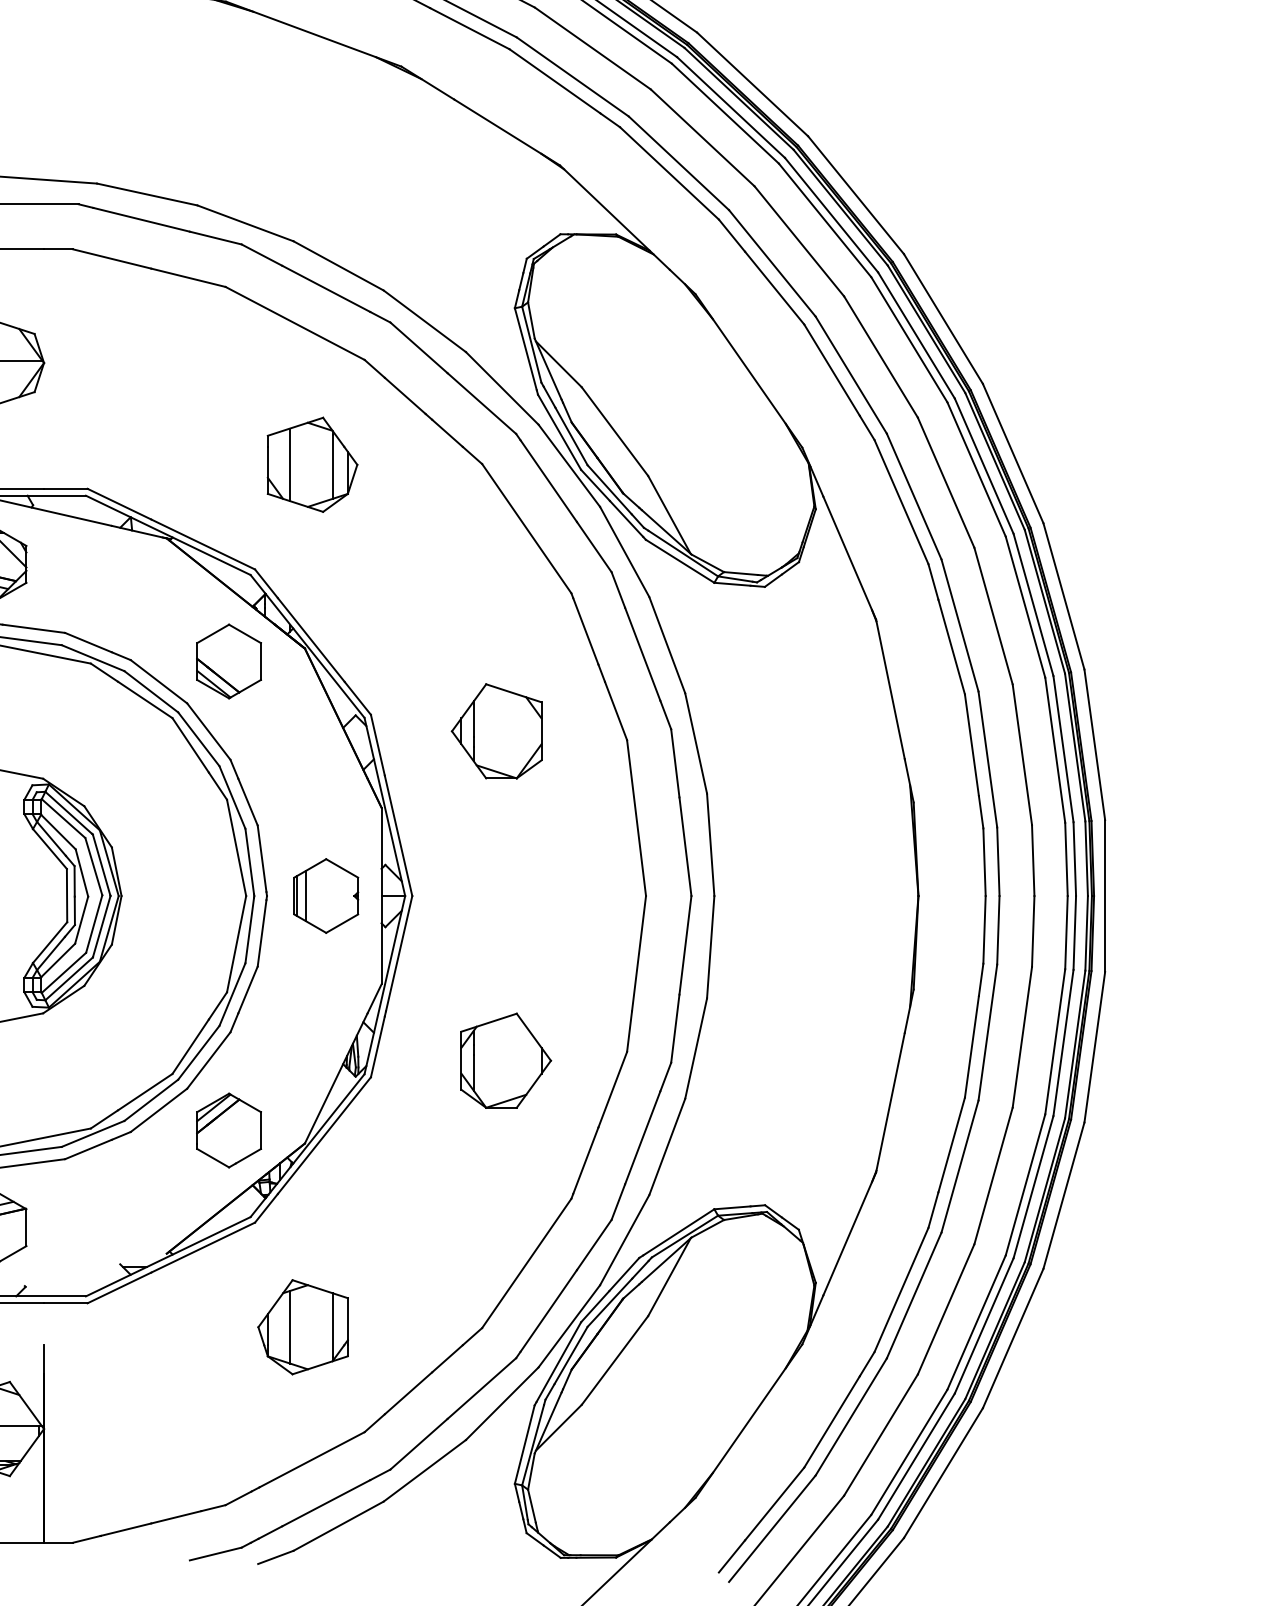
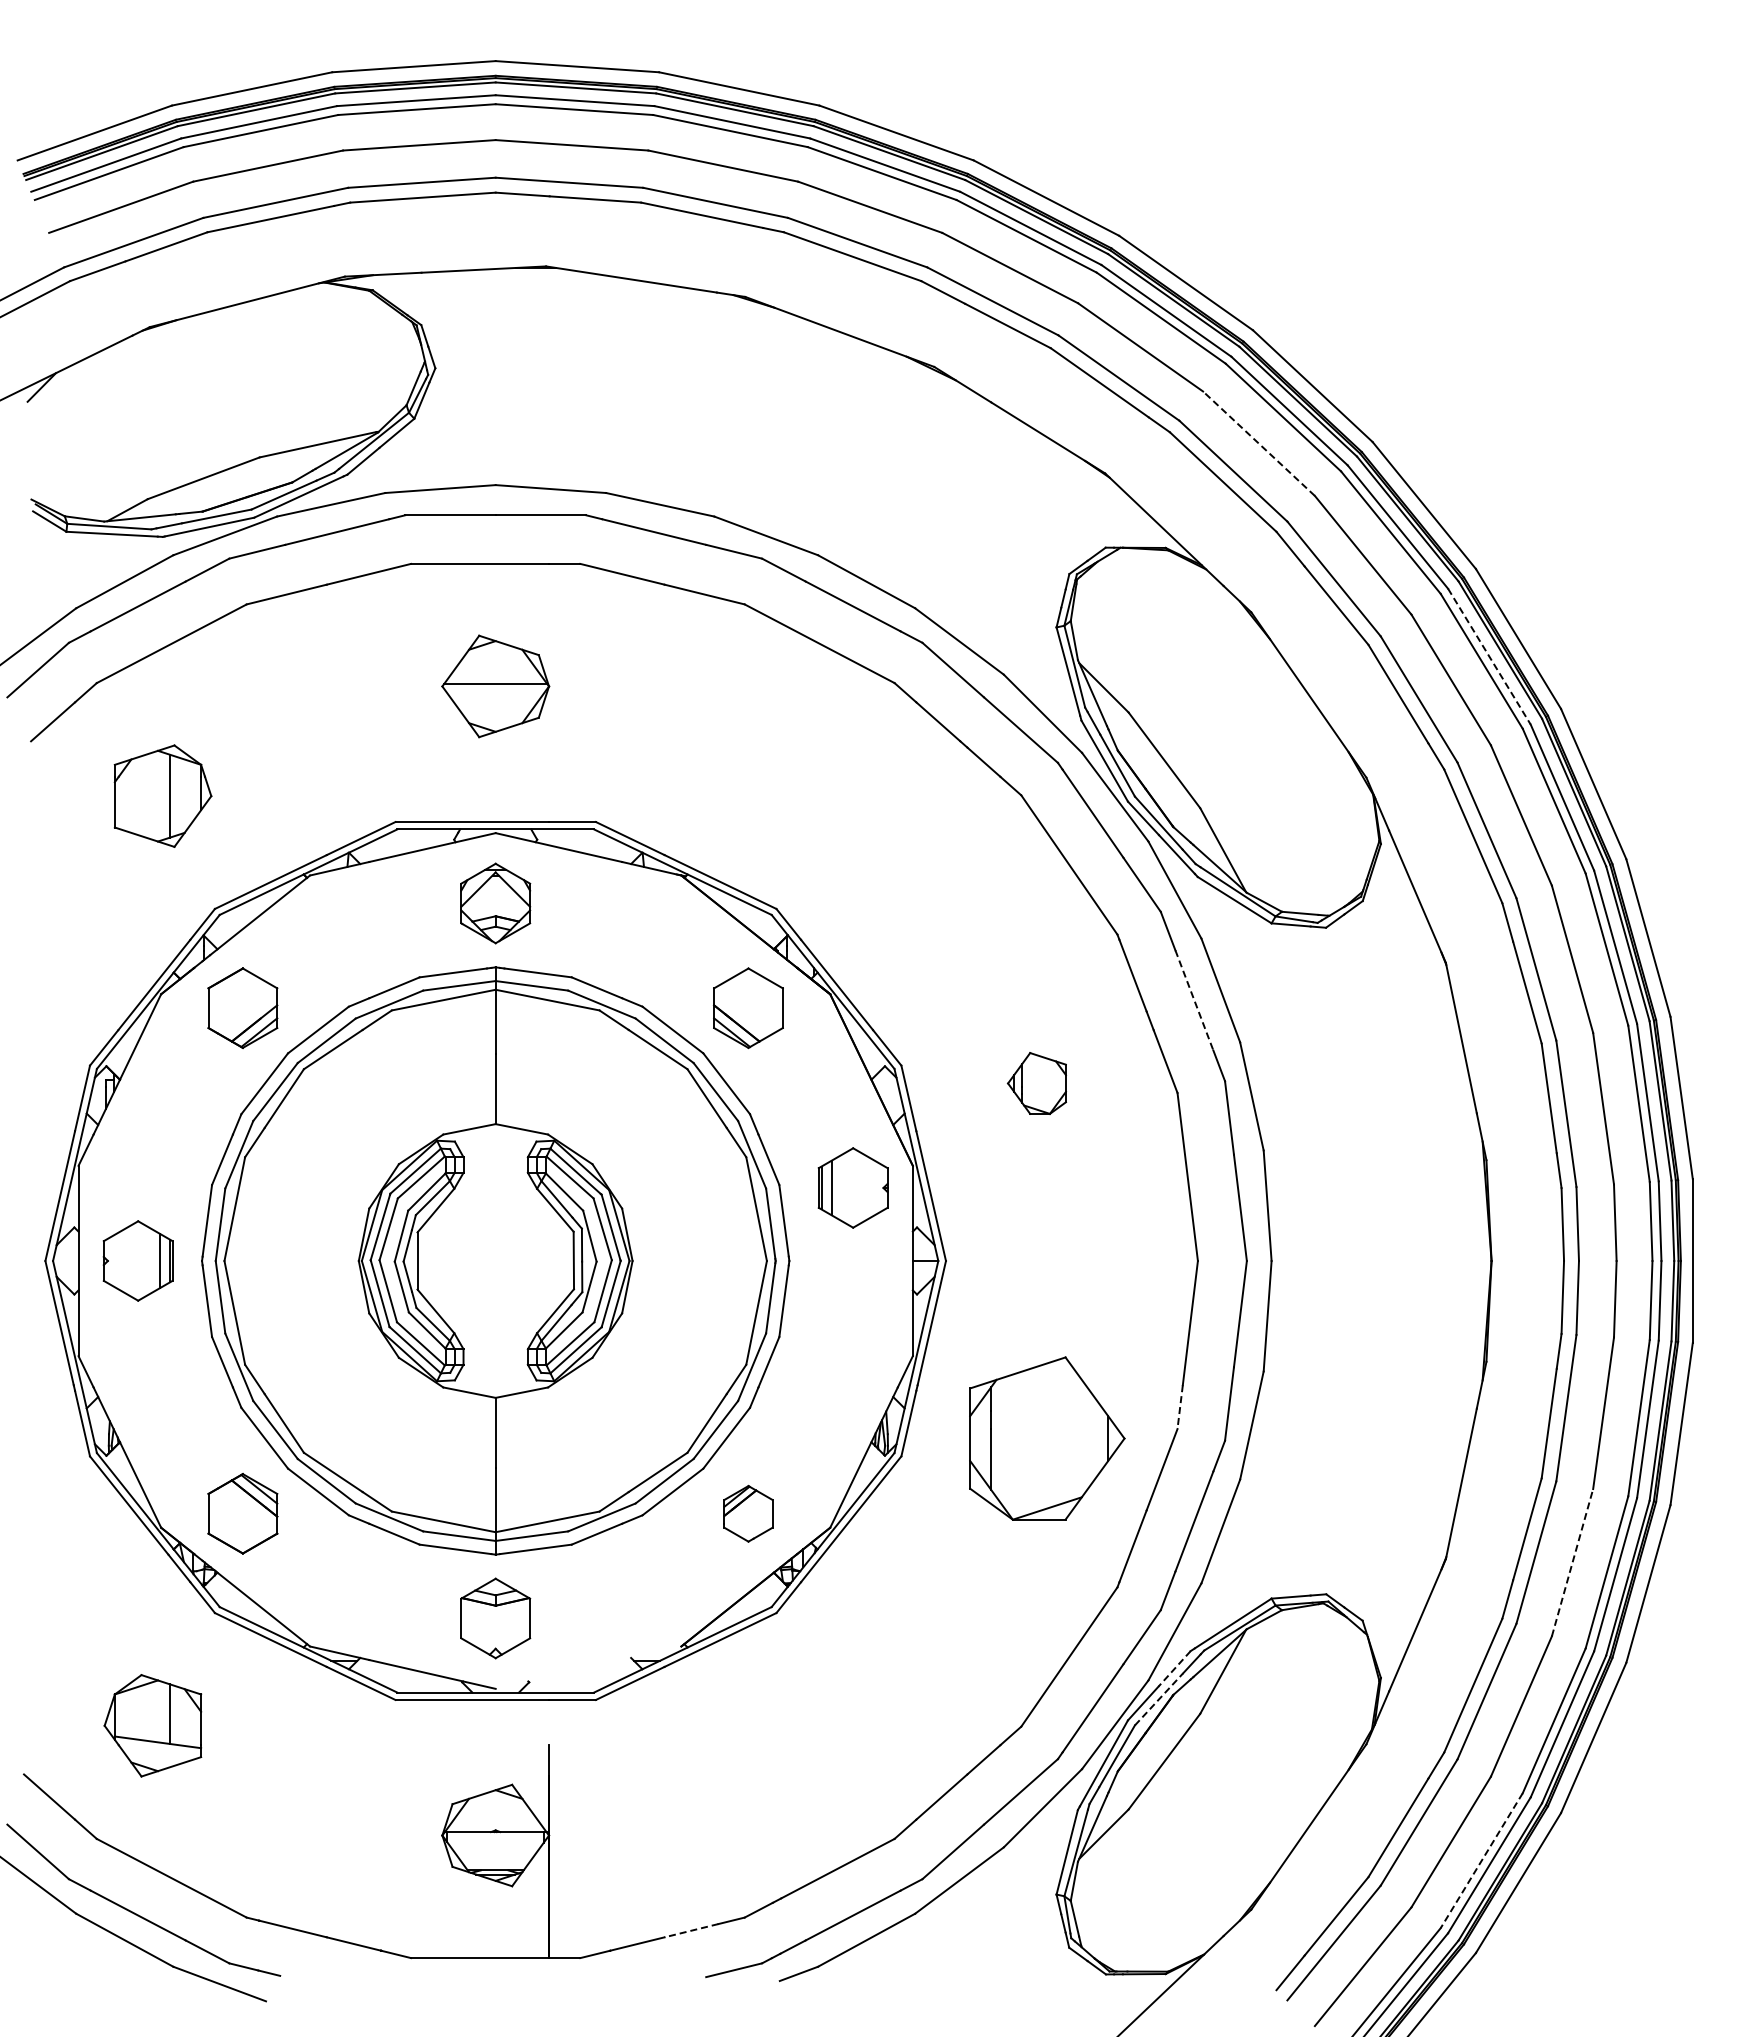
line: (702, 137) -> (1258, 443), solid -> dashed
line: (916, 335) -> (1489, 656), solid -> dashed
part: (312, 464) -> (838, 795), removed
line: (642, 654) -> (1194, 1000), solid -> dashed
part: (496, 731) -> (1036, 1083), size x0.6
part: (325, 895) -> (852, 1187), moved
line: (629, 1031) -> (1180, 1407), solid -> dashed
part: (505, 1060) -> (1046, 1438), size x1.6
part: (229, 1130) -> (748, 1513), size x0.7
line: (993, 1175) -> (1572, 1562), solid -> dashed
line: (624, 1274) -> (1174, 1668), solid -> dashed
line: (610, 1302) -> (1159, 1699), solid -> dashed
part: (303, 1326) -> (828, 1725), removed
line: (909, 1452) -> (1481, 1860), solid -> dashed
line: (176, 1517) -> (691, 1930), solid -> dashed

